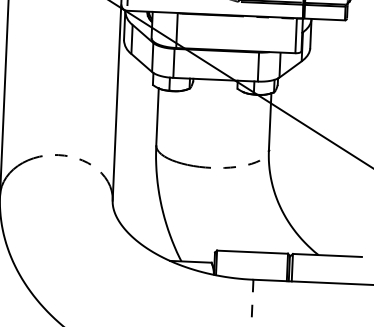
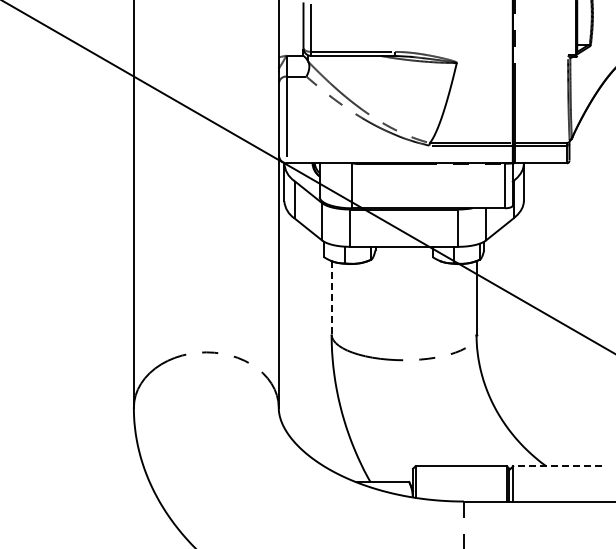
line: (157, 116) -> (331, 297), solid -> dashed
line: (327, 255) -> (557, 466), solid -> dashed

